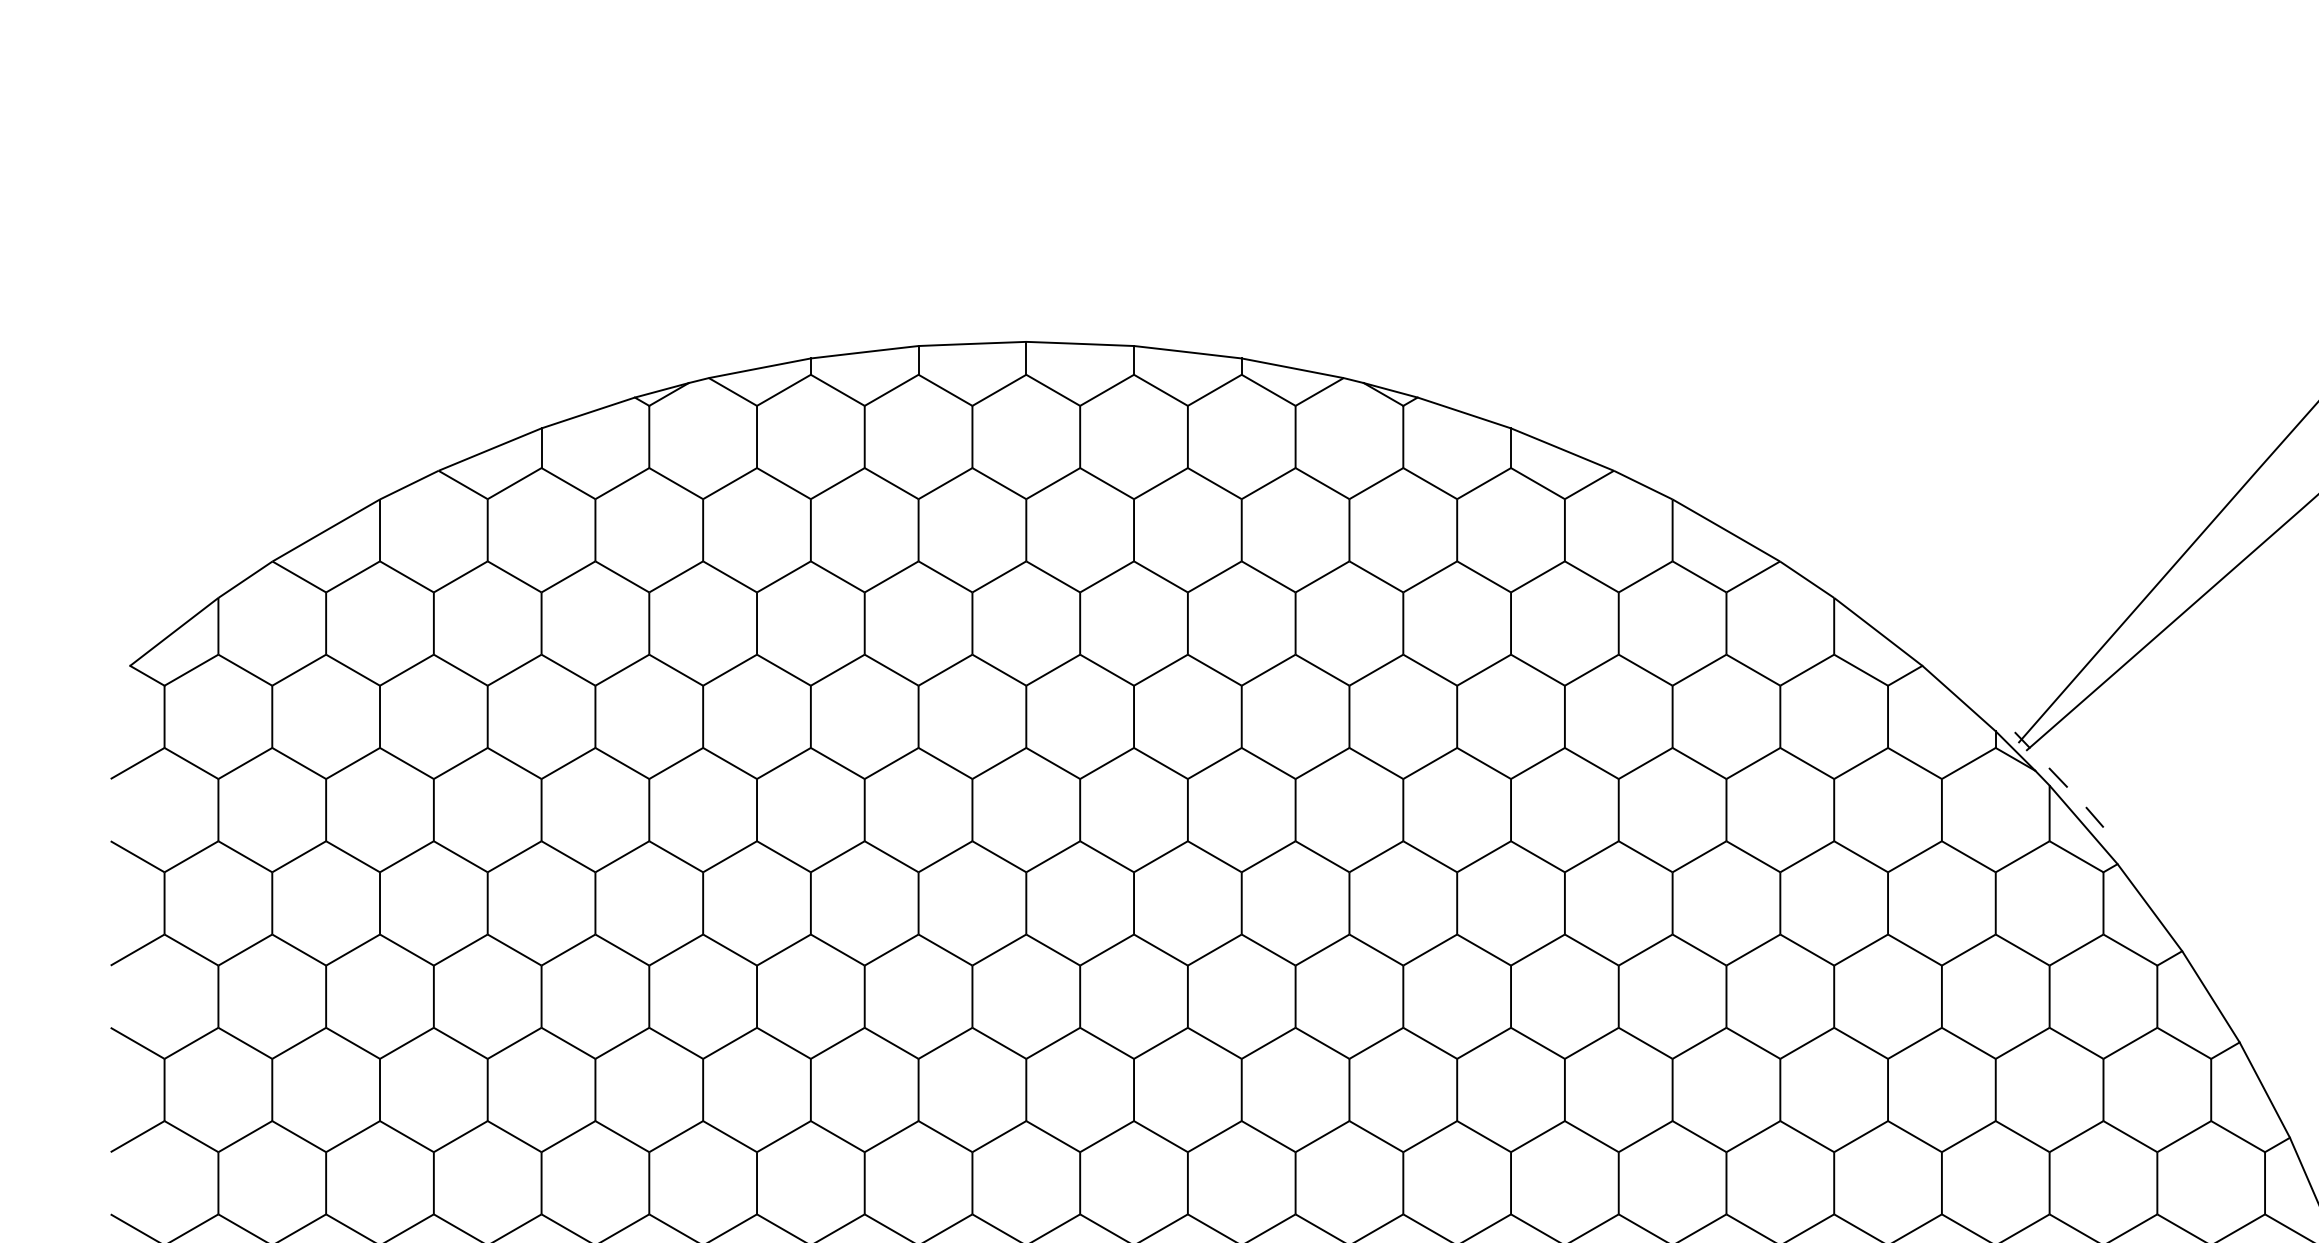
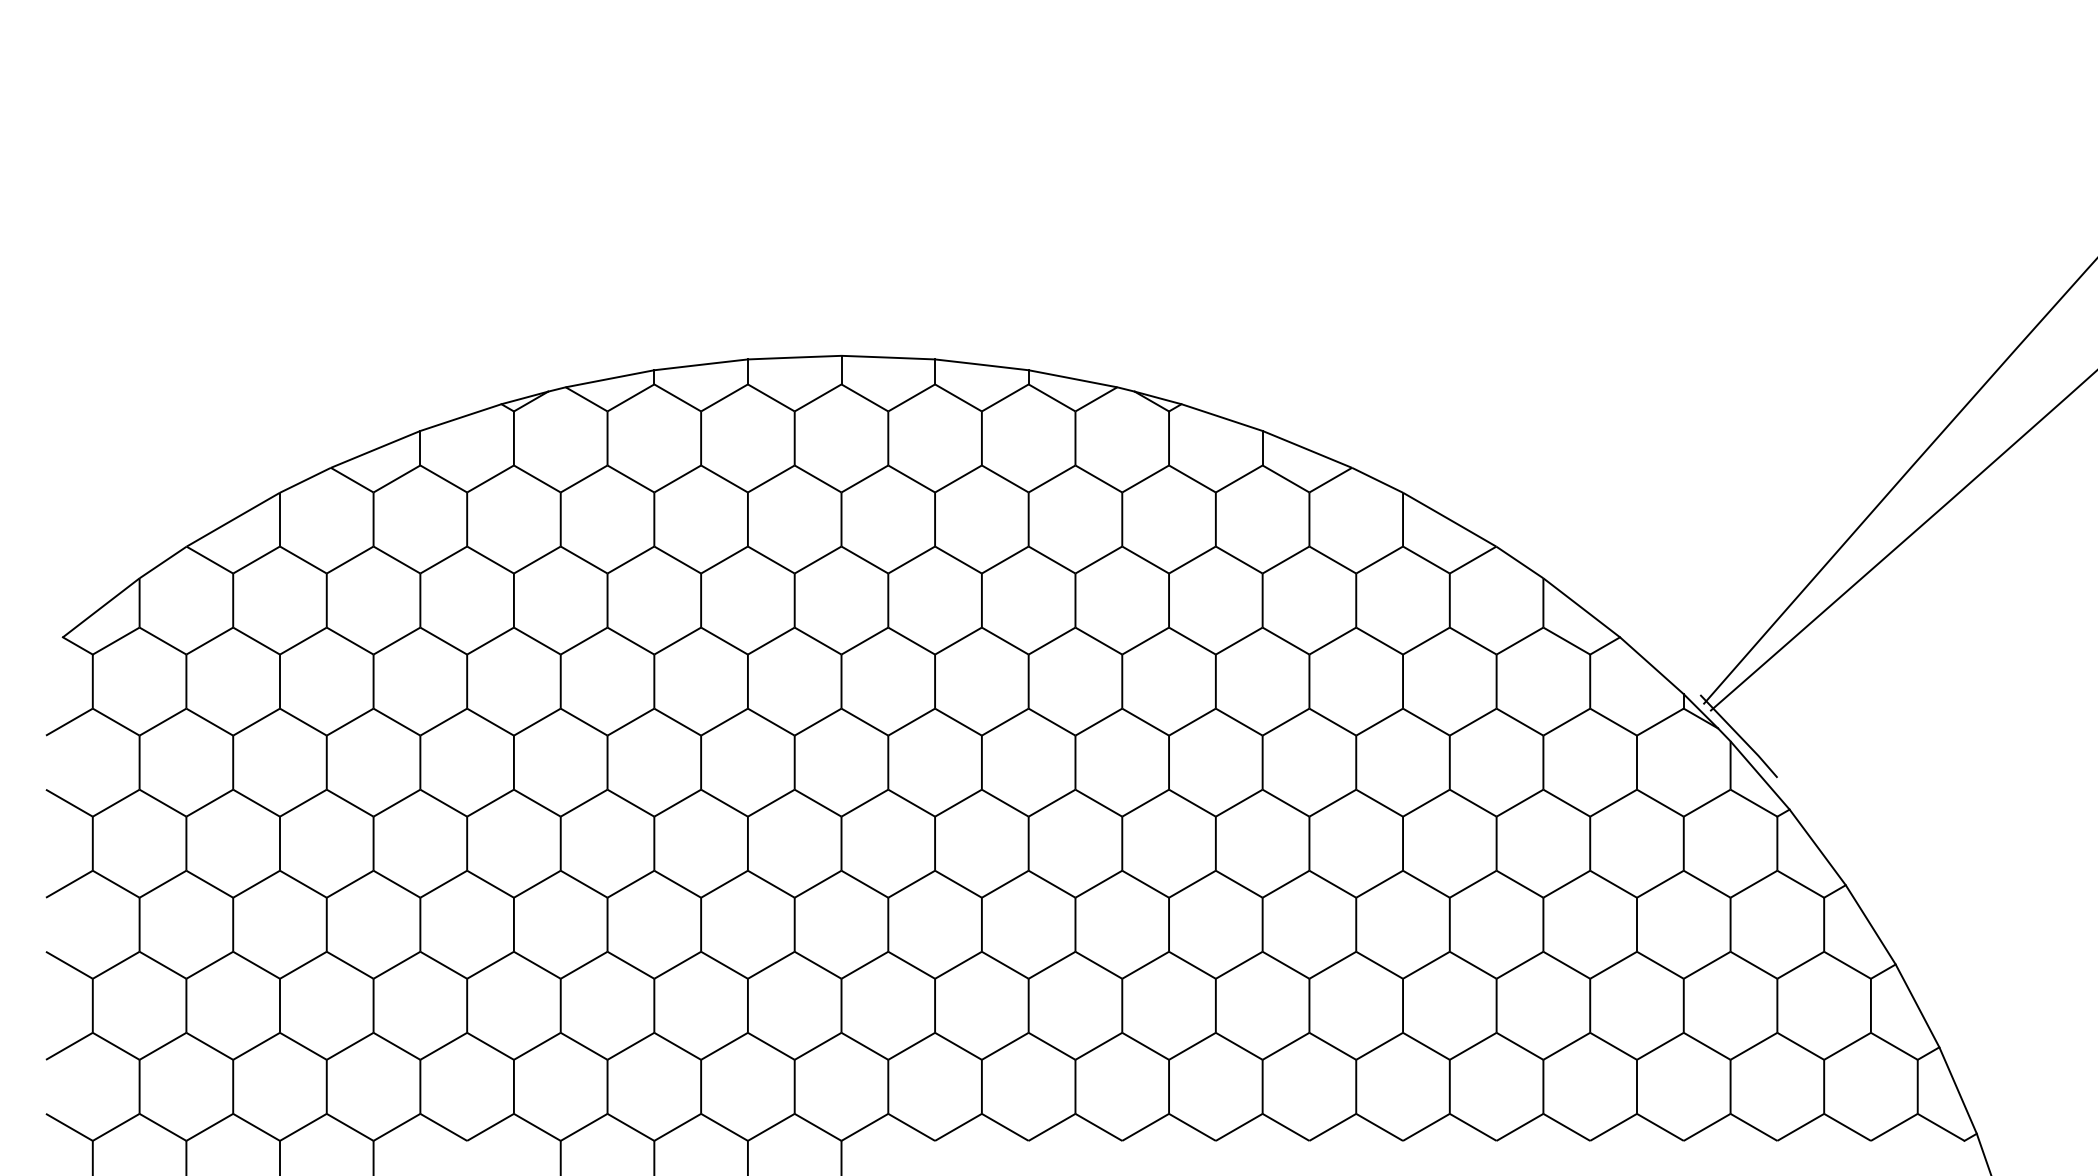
line: (2059, 778) -> (1739, 735), dashed -> solid

